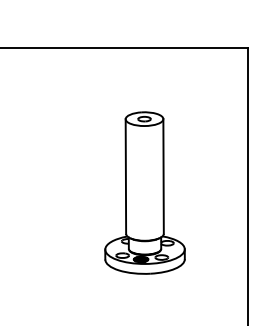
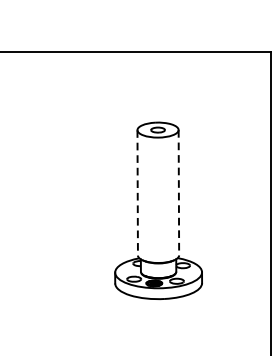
line: (163, 176) -> (178, 192), solid -> dashed
line: (125, 177) -> (137, 193), solid -> dashed

